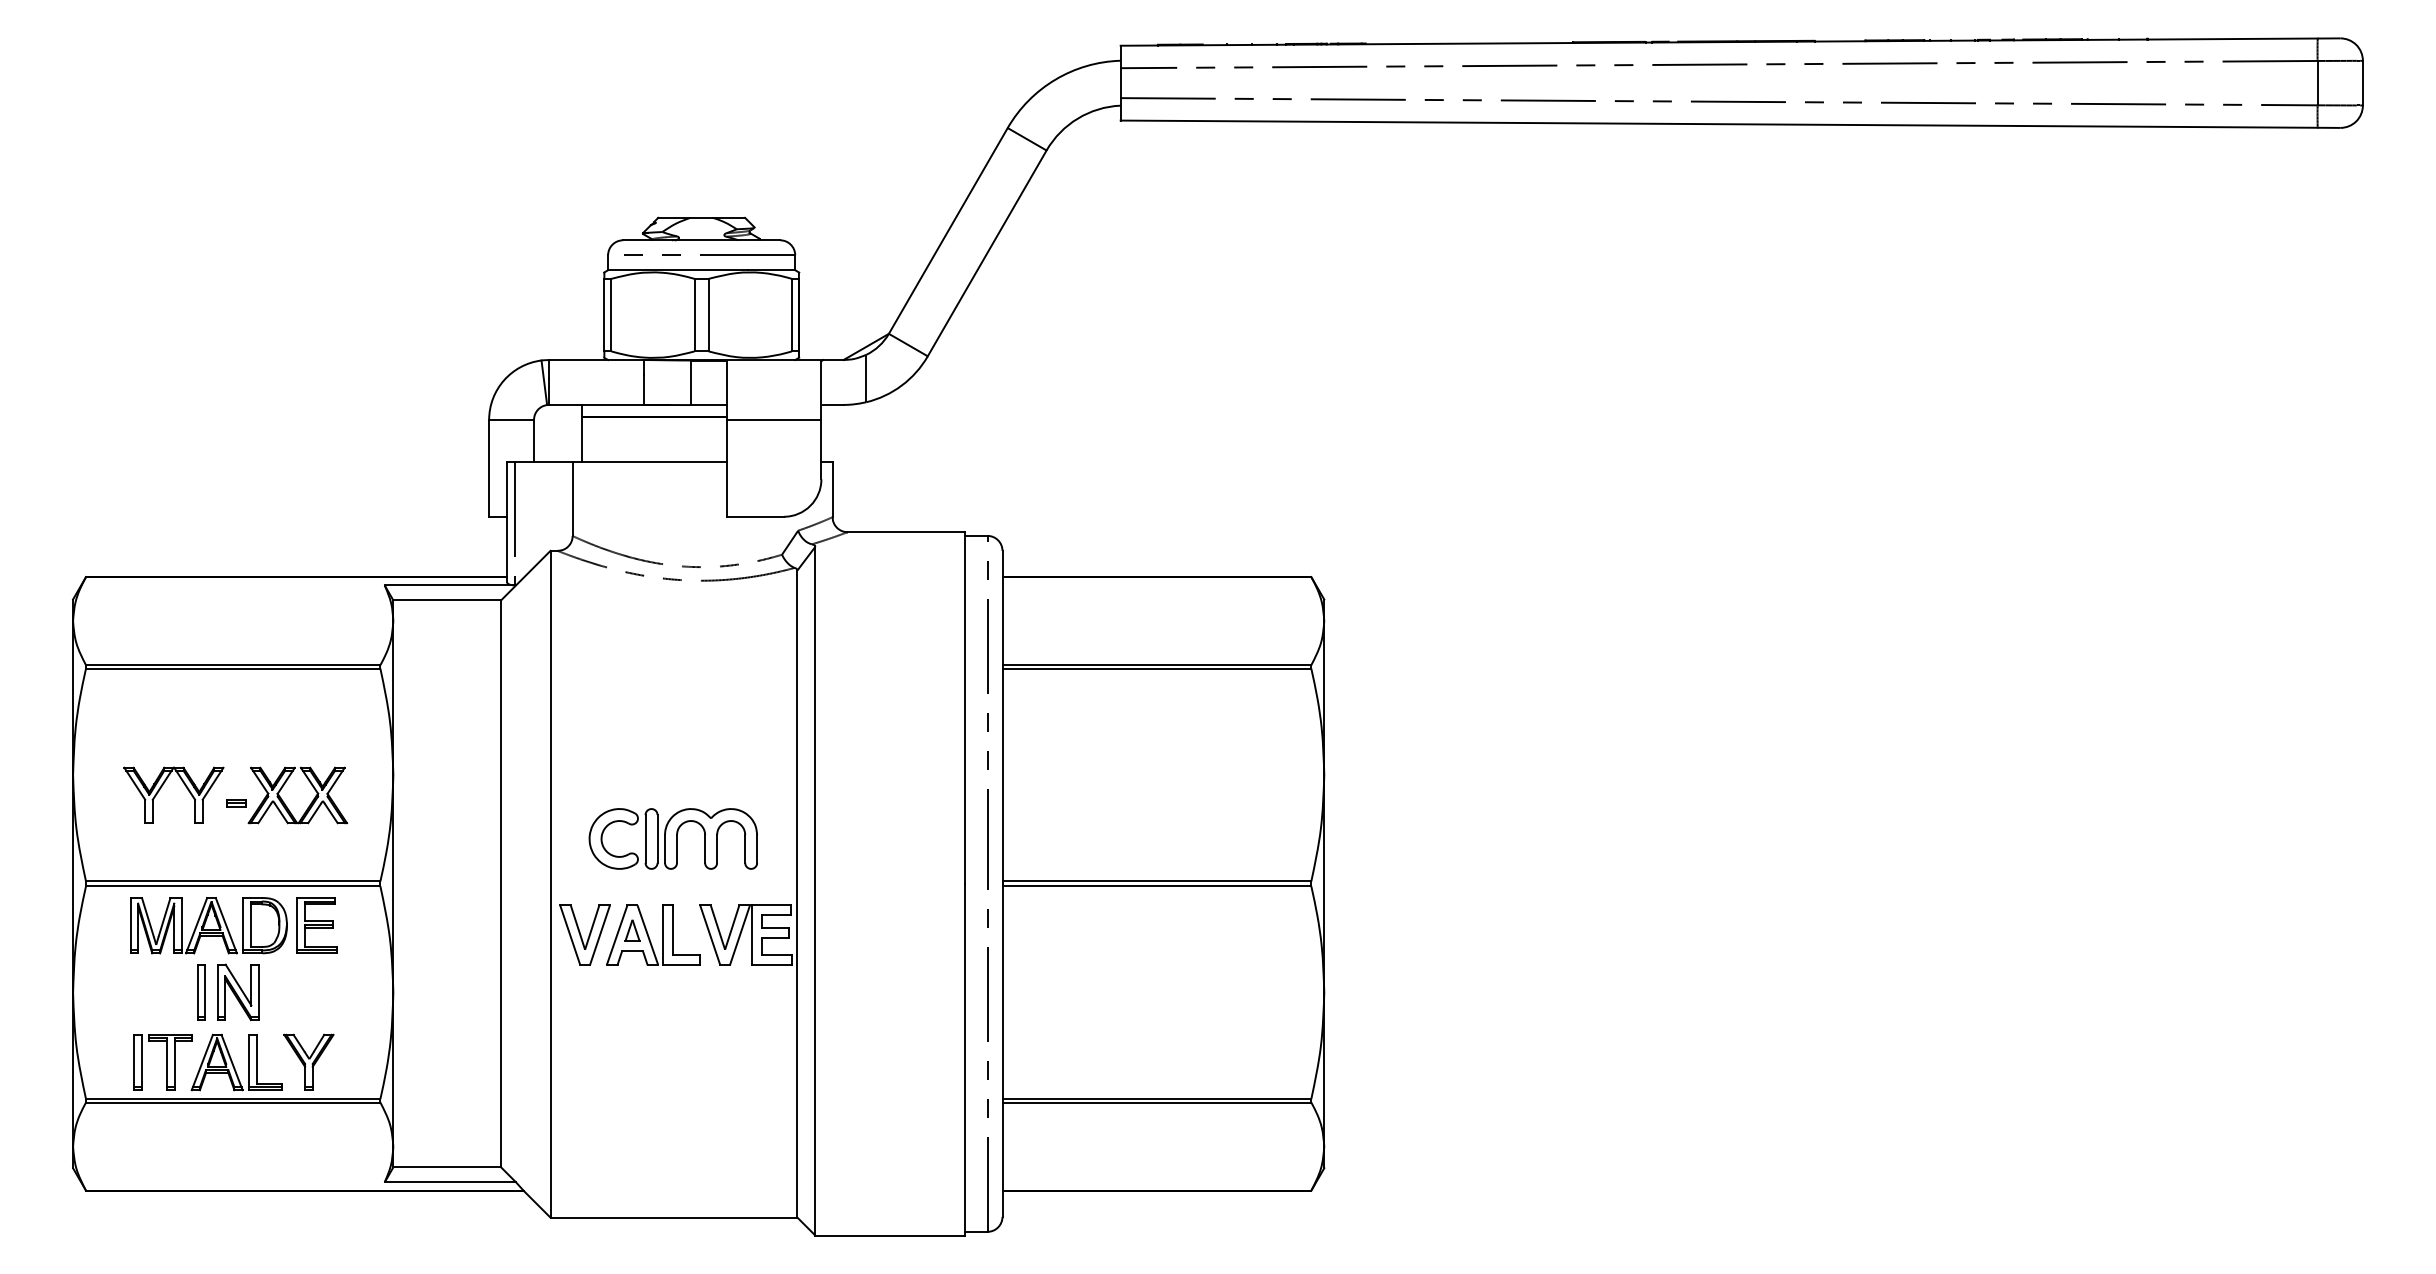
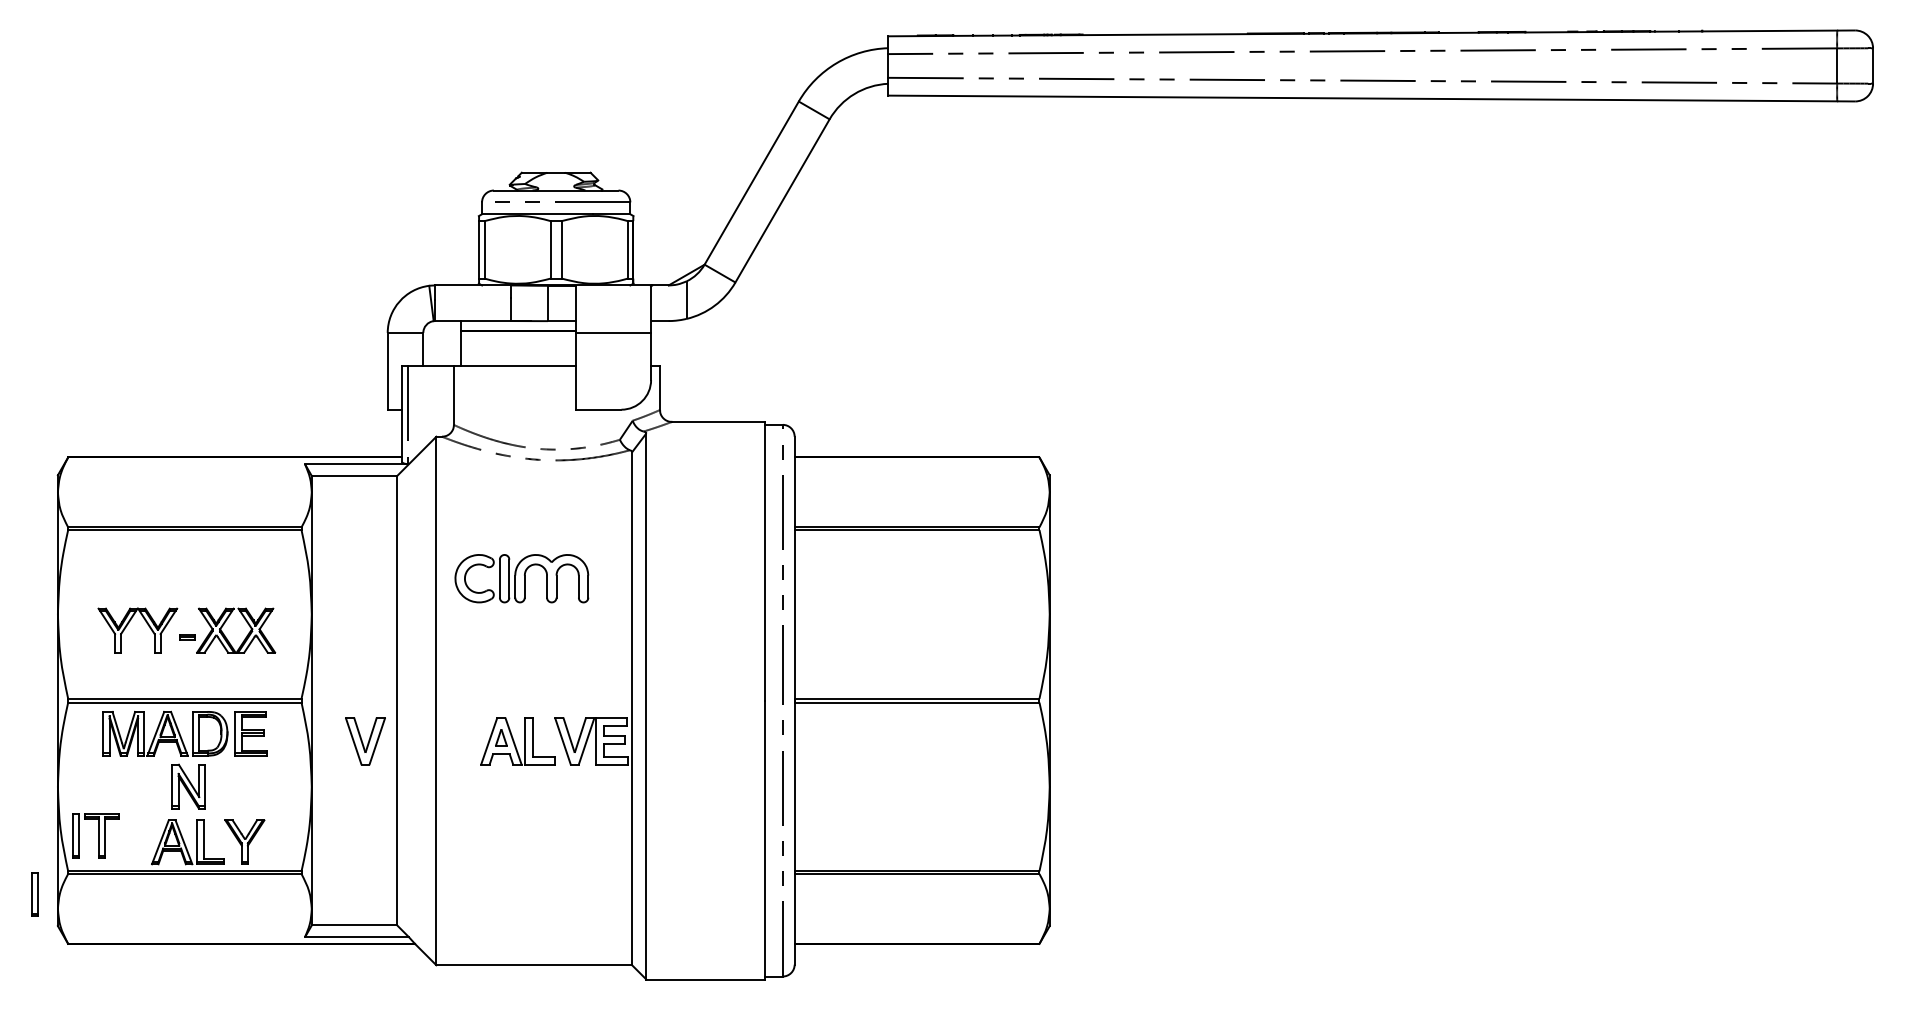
part: (672, 838) -> (521, 578), moved
part: (584, 934) -> (365, 740), moved
part: (201, 992) -> (35, 894), moved
part: (162, 1062) -> (95, 835), moved

